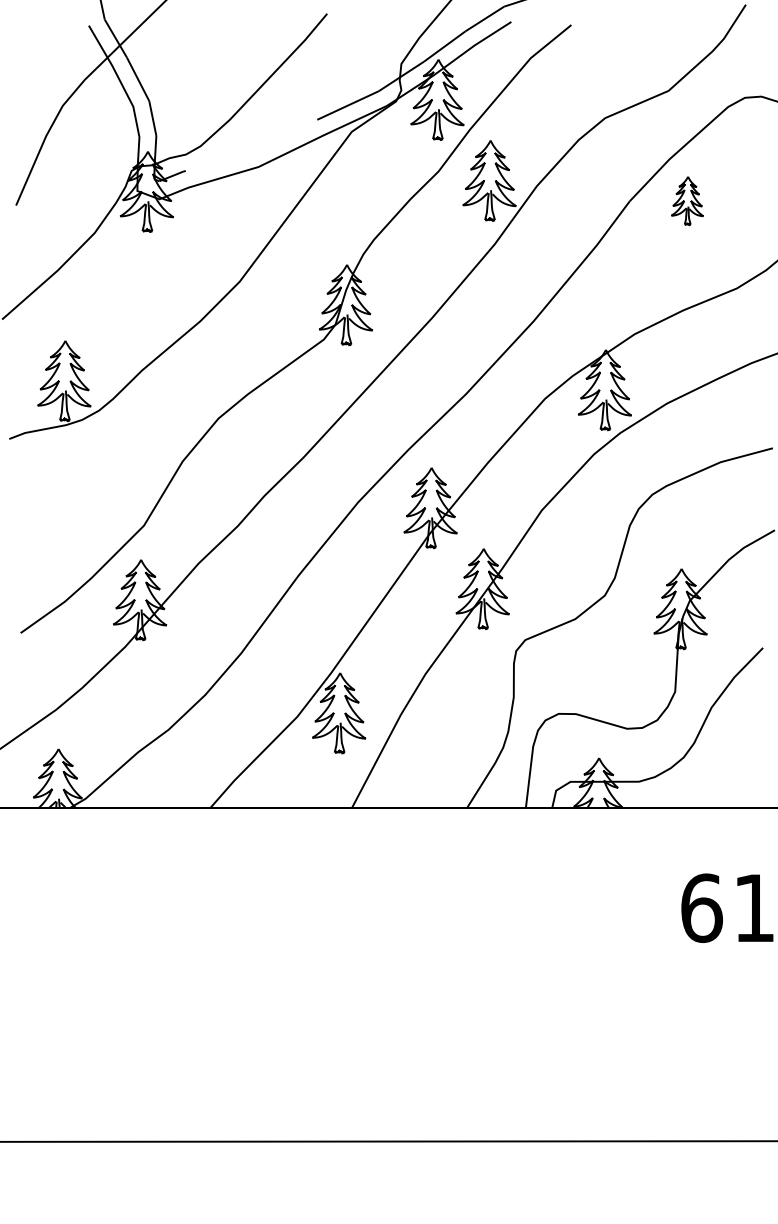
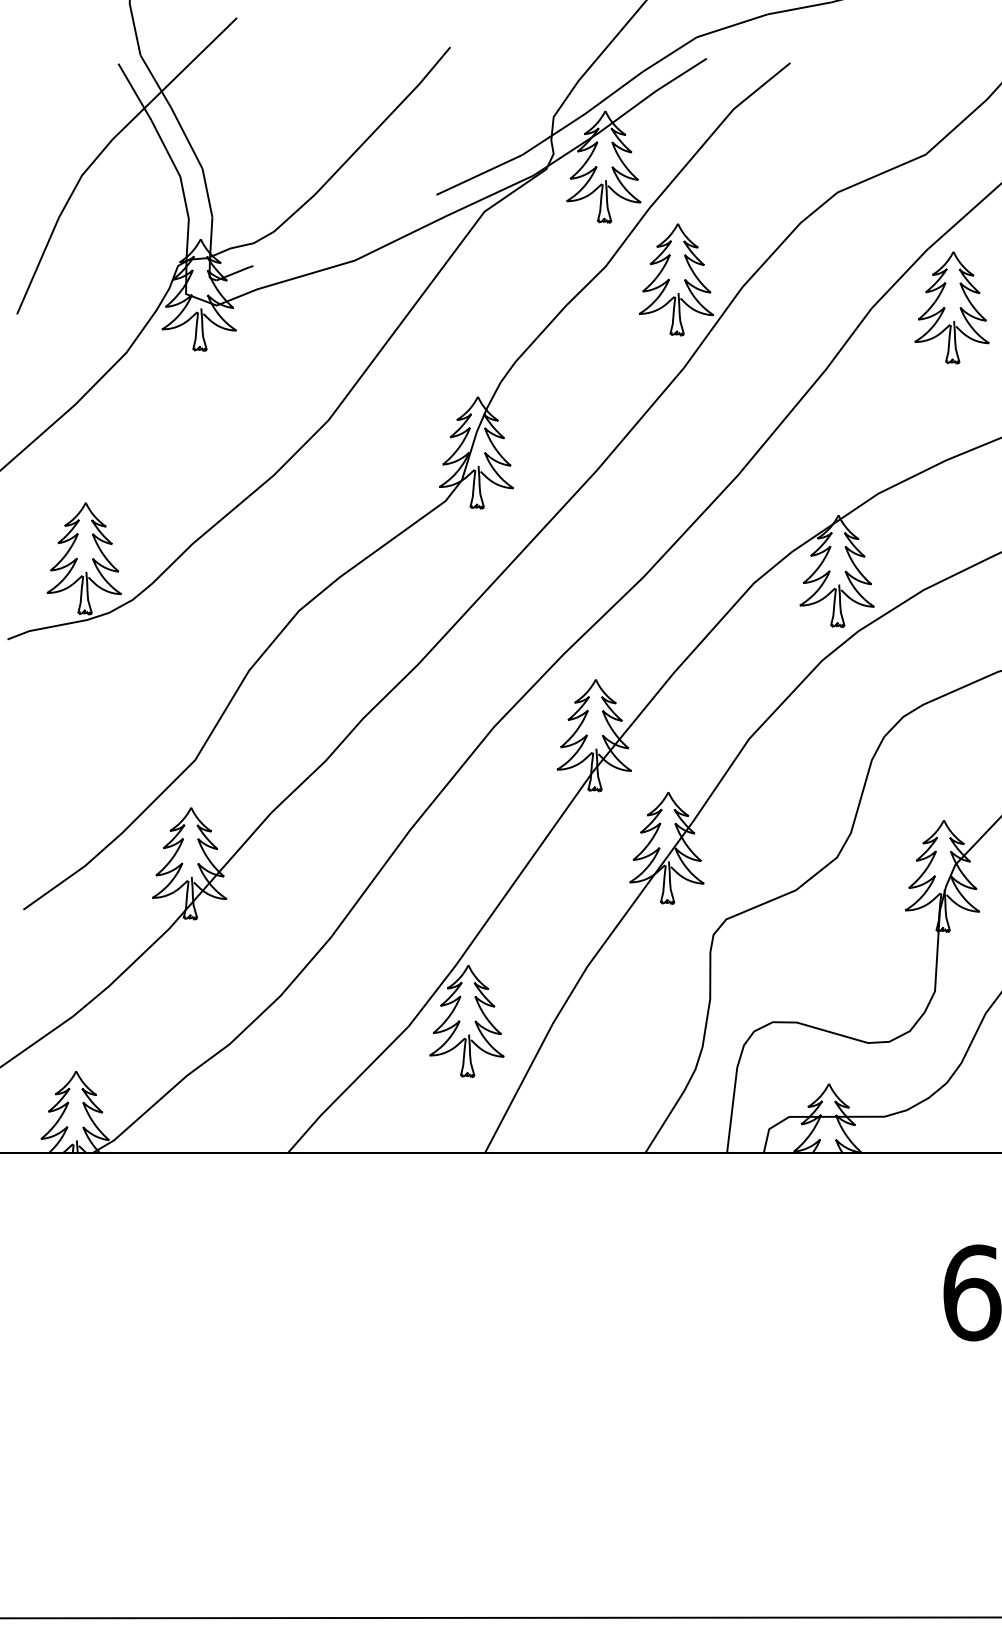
part: (687, 200) -> (952, 307), size x1.67

